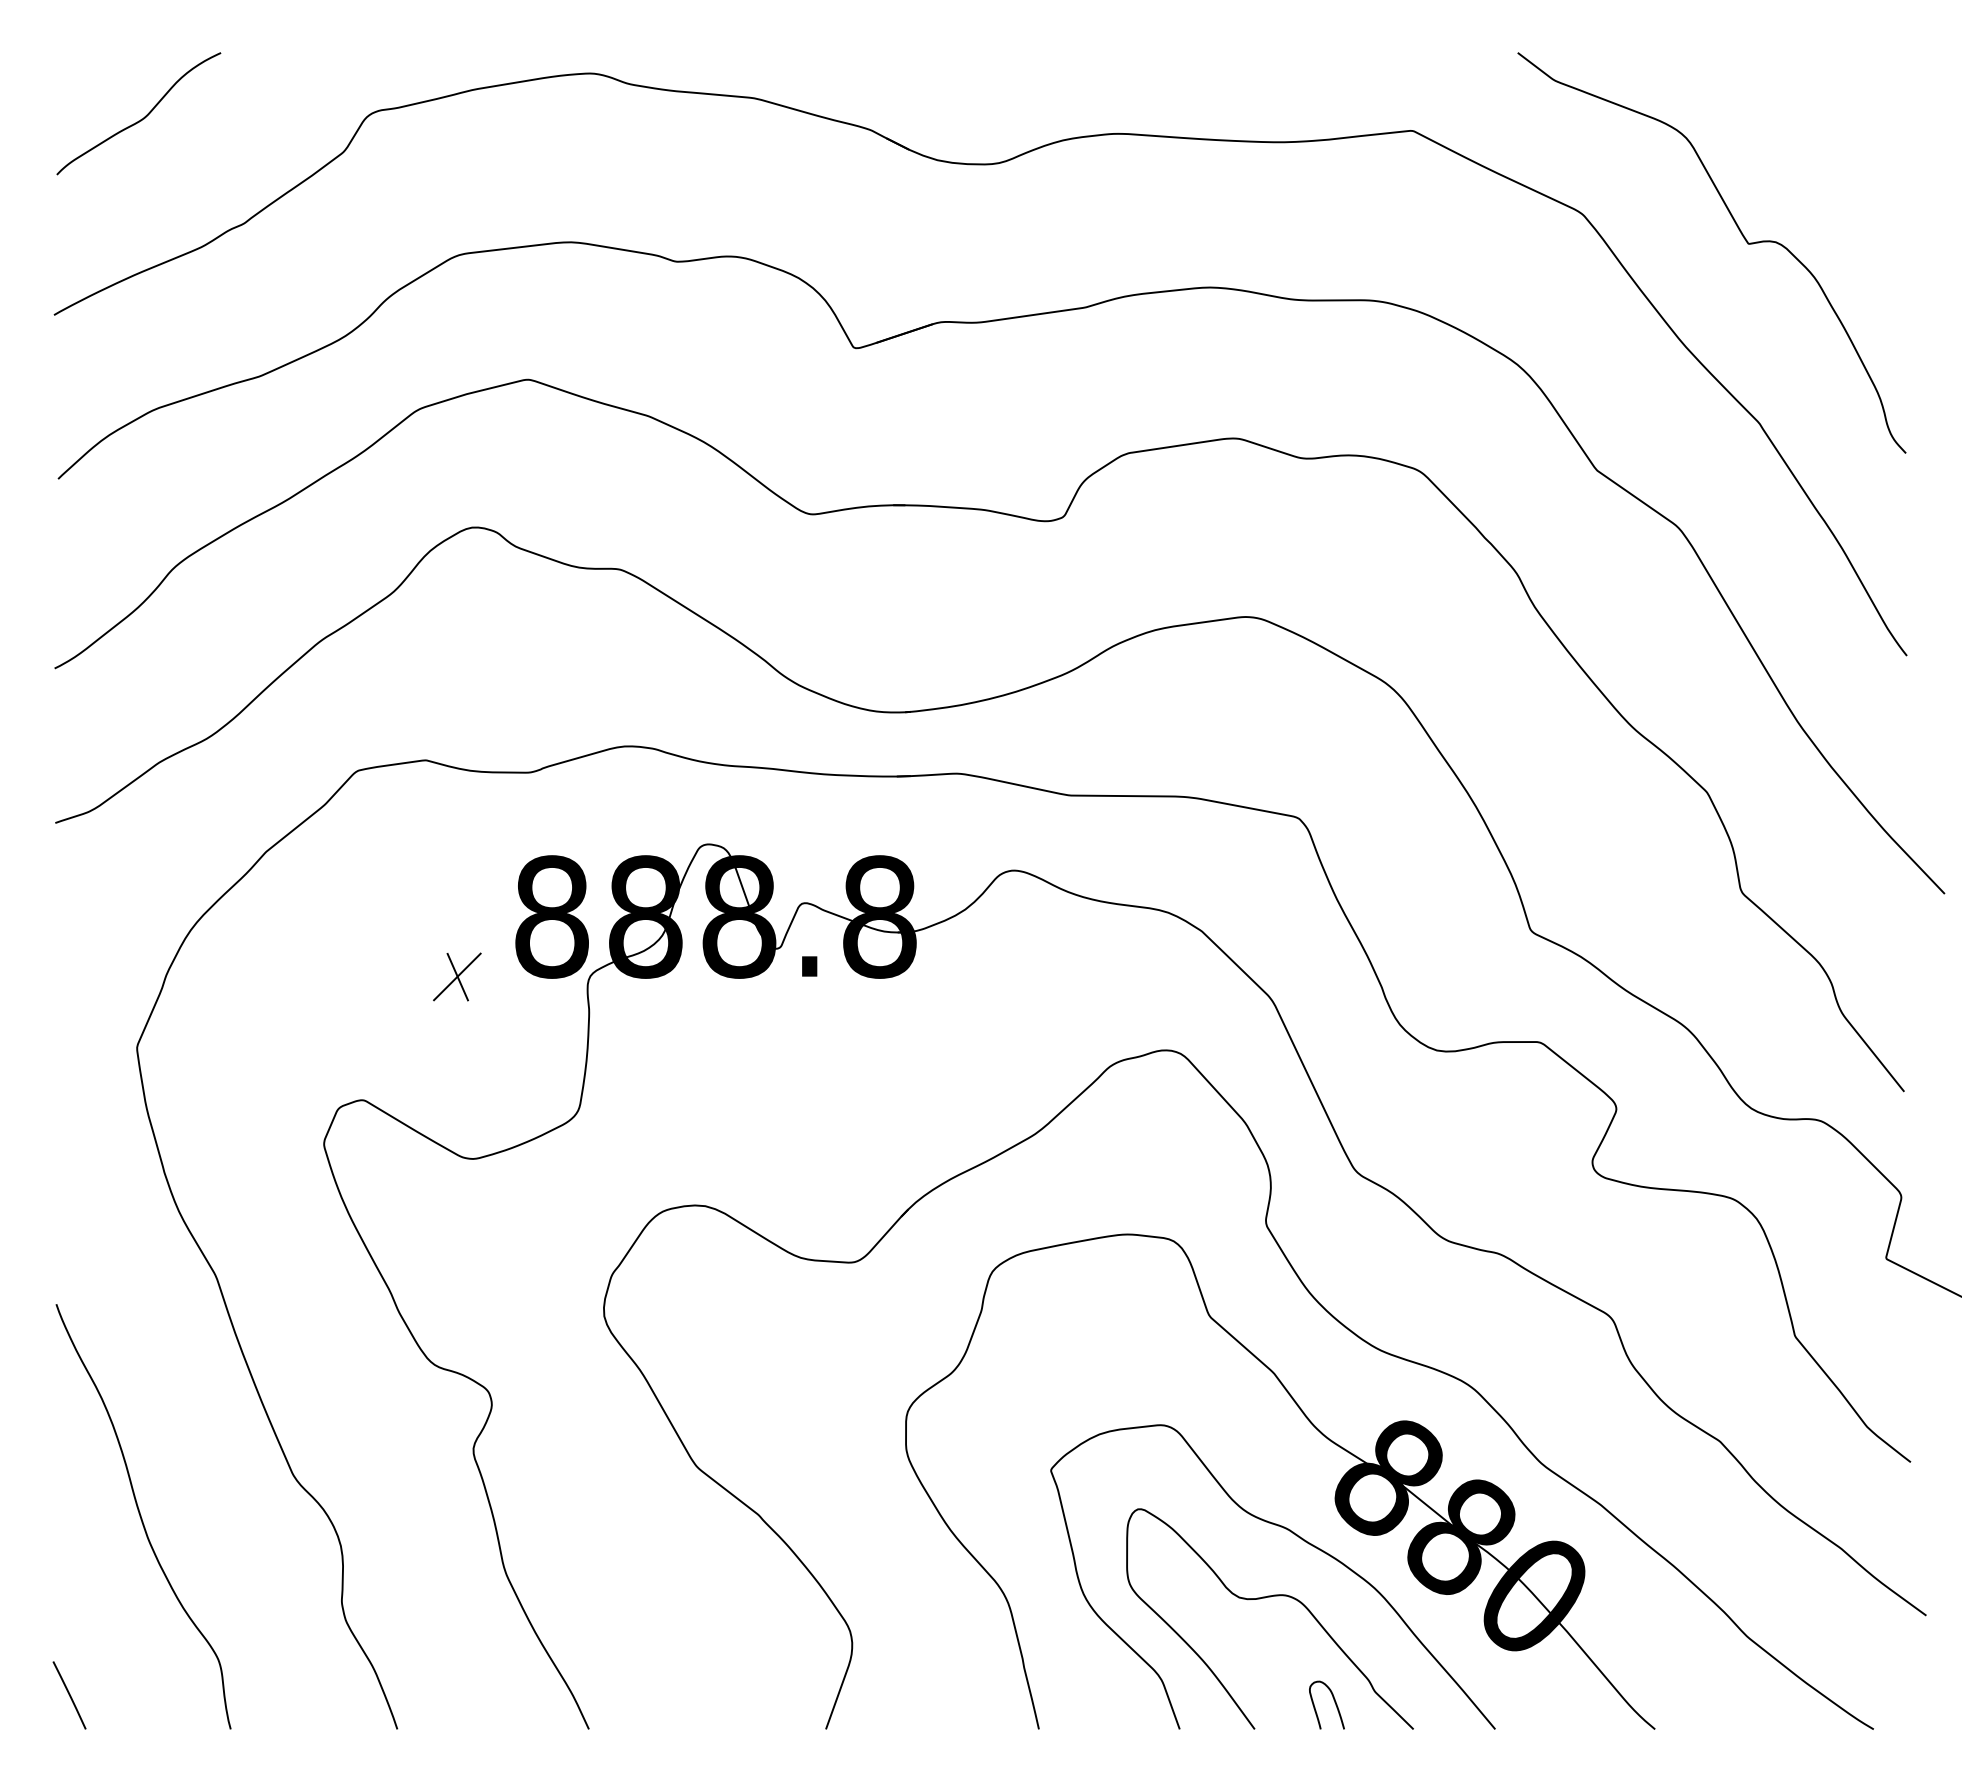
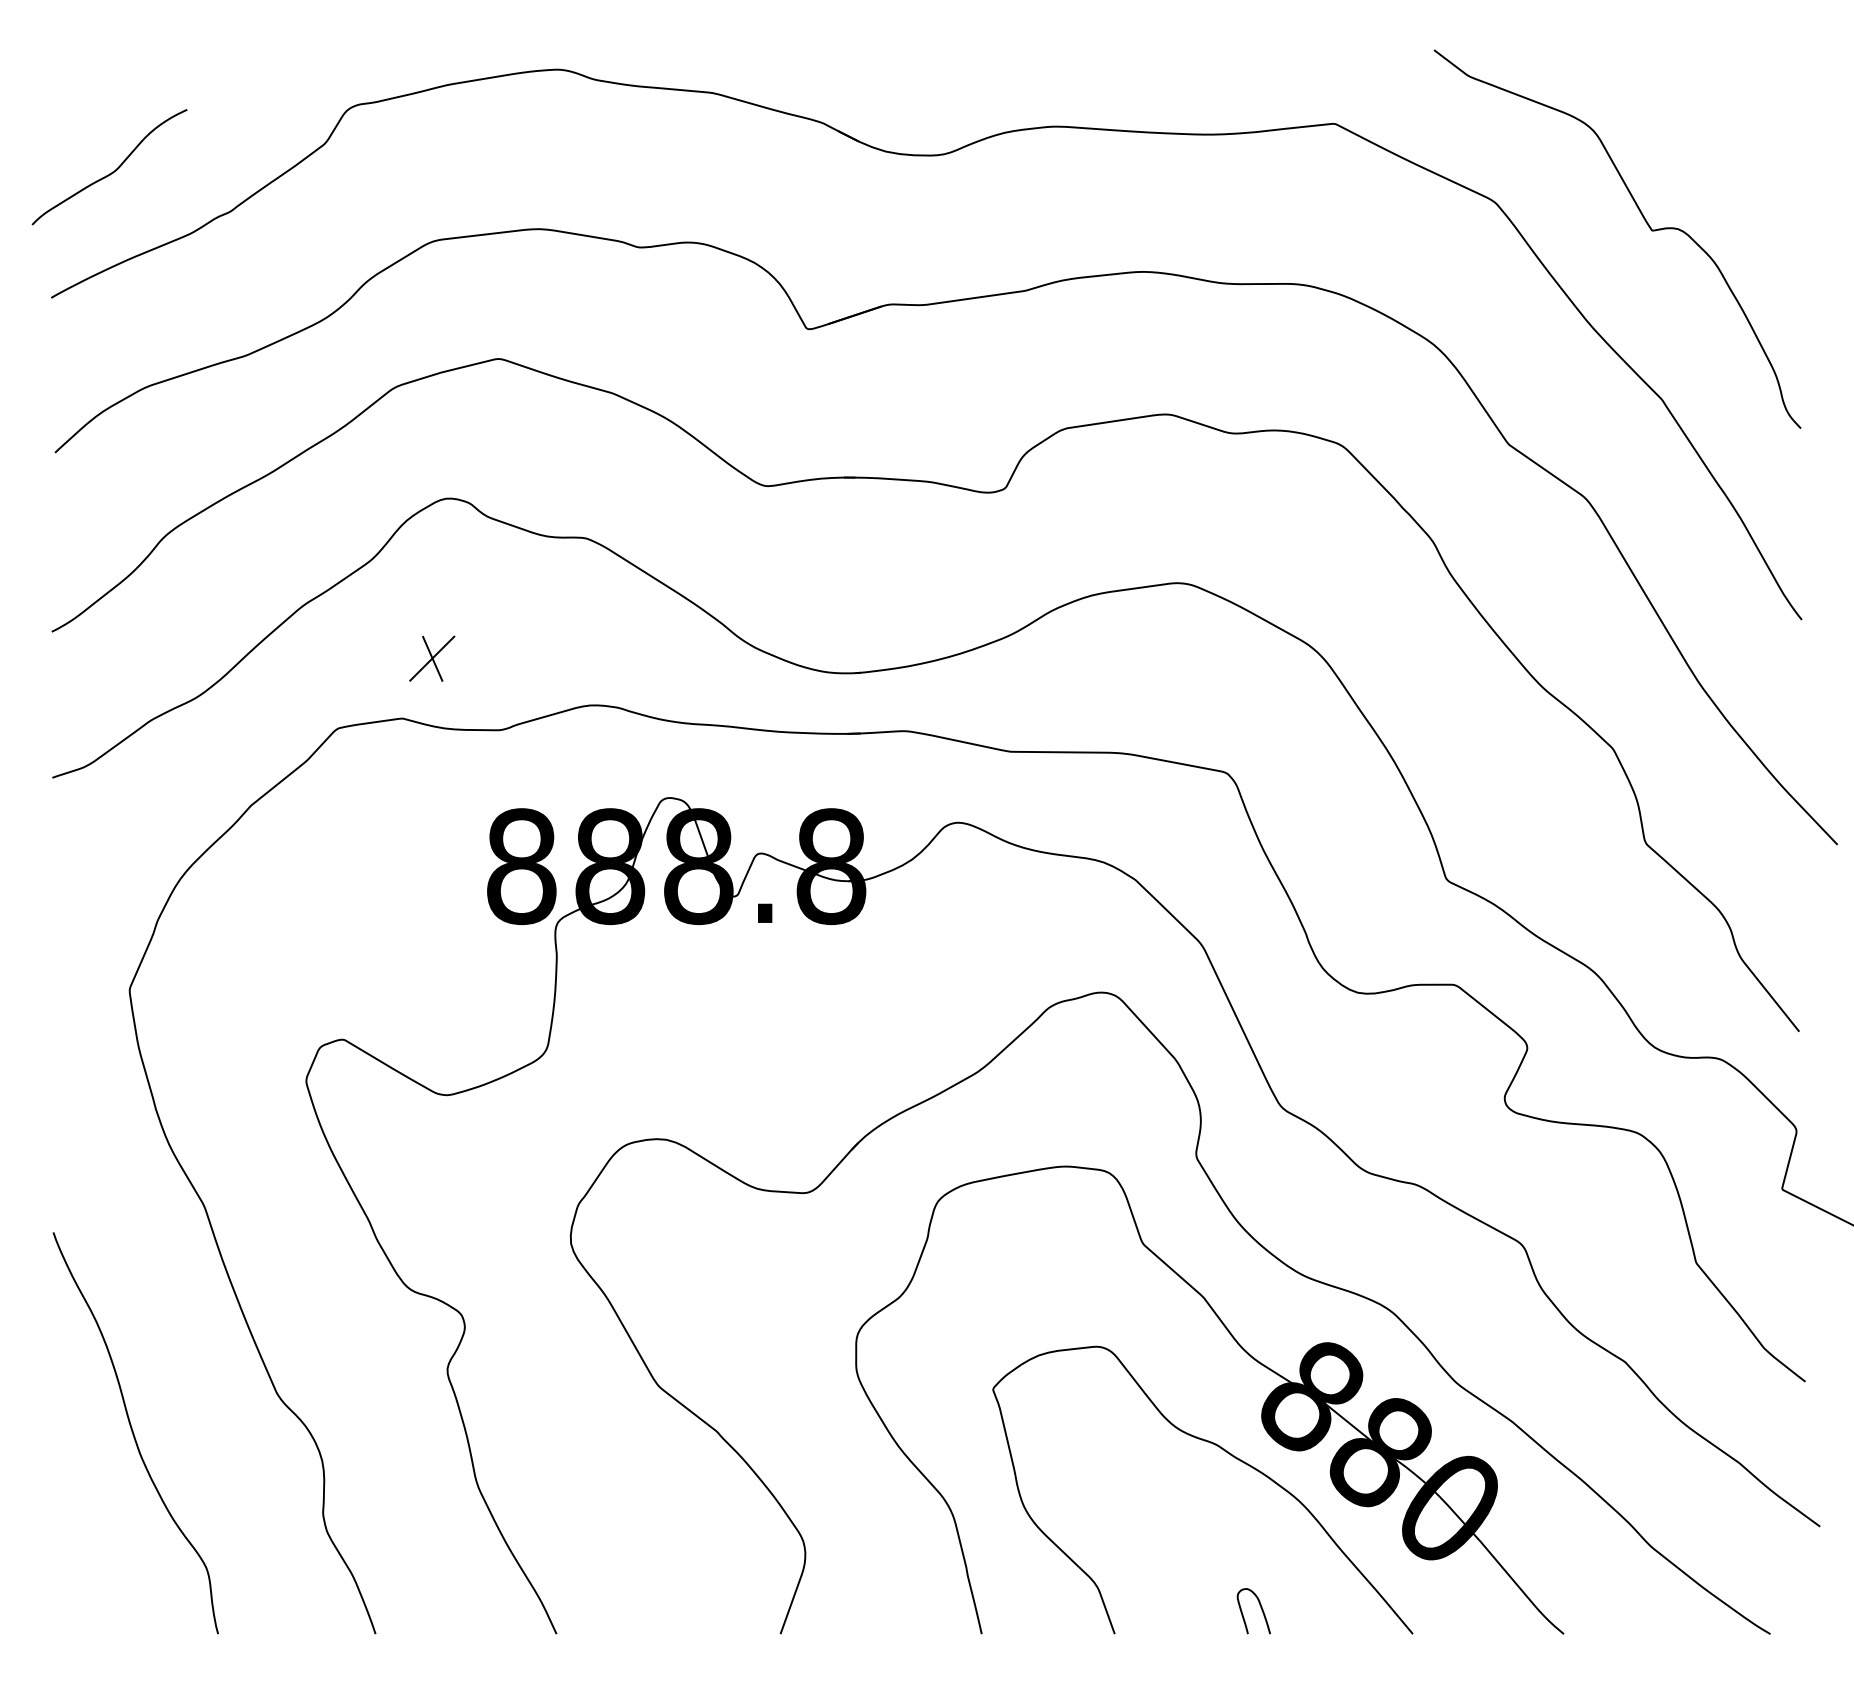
curve: (141, 118) -> (112, 171), moved
part: (457, 976) -> (432, 658), moved
curve: (1265, 1598) -> (1195, 1510), removed
line: (69, 1695) -> (65, 1602), removed

